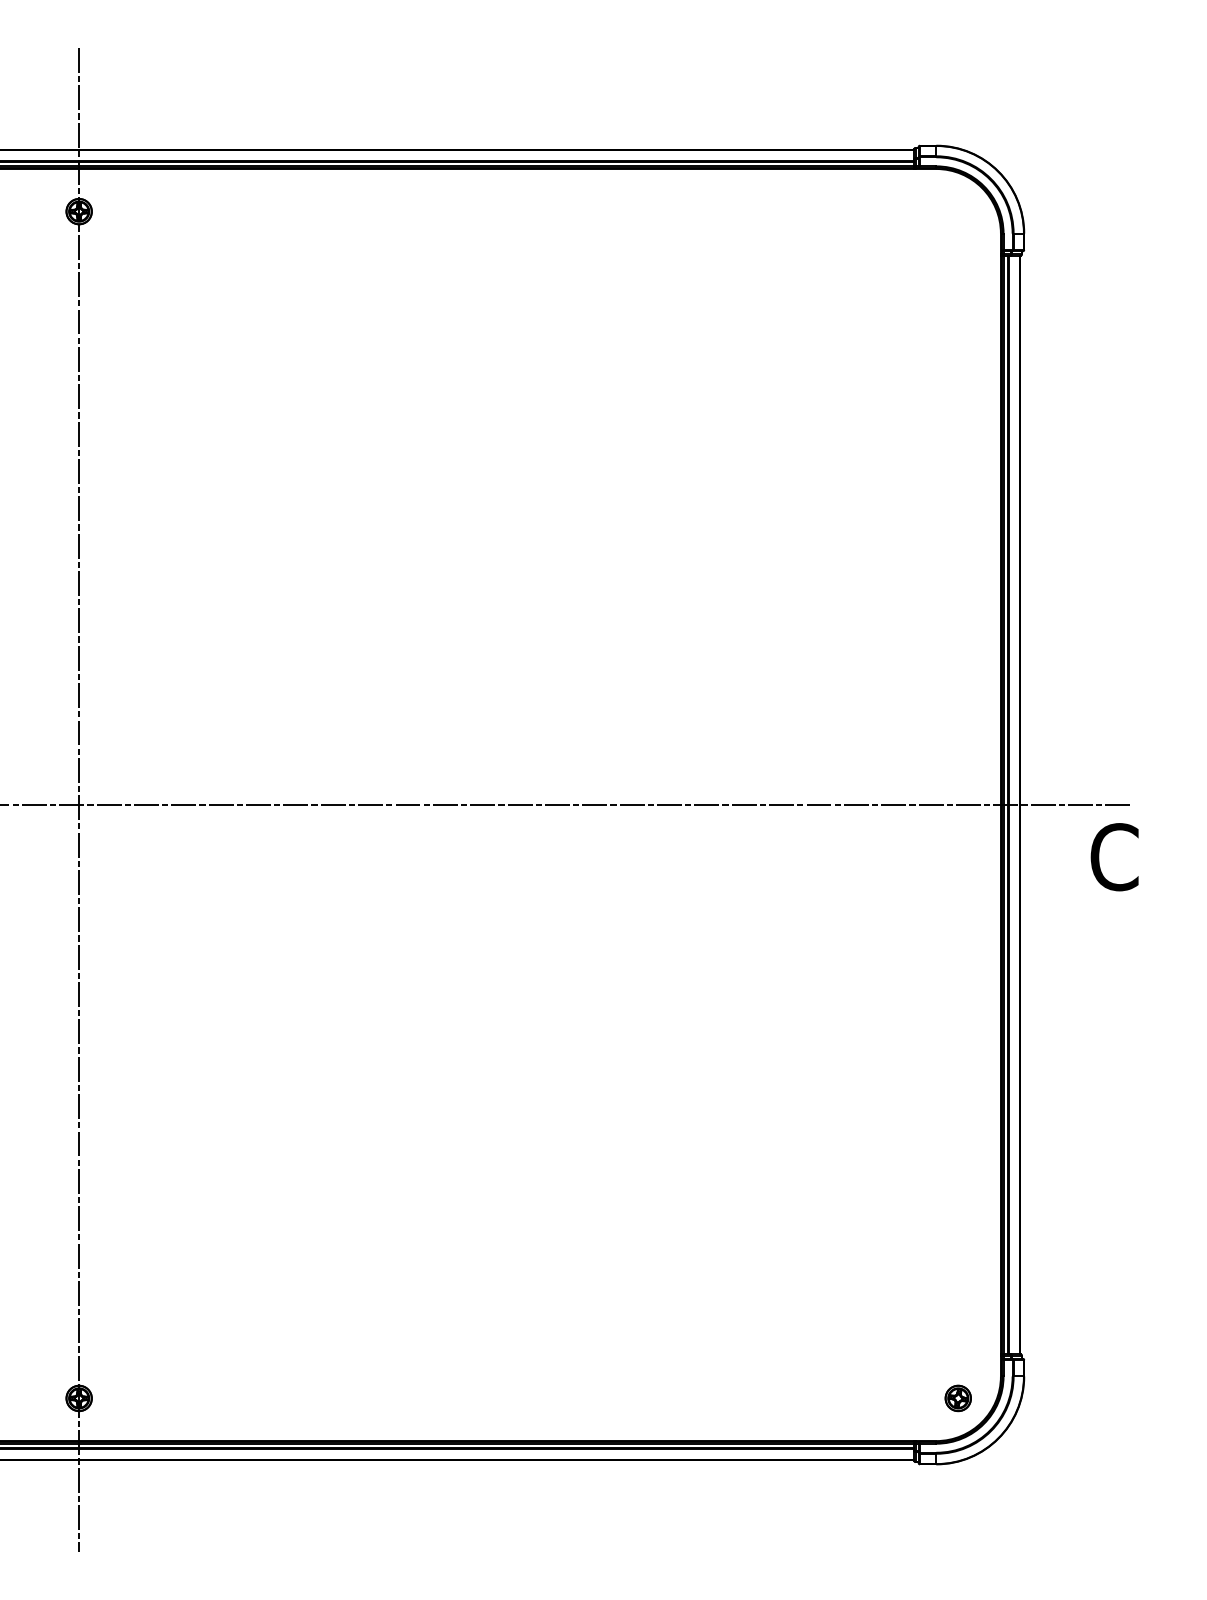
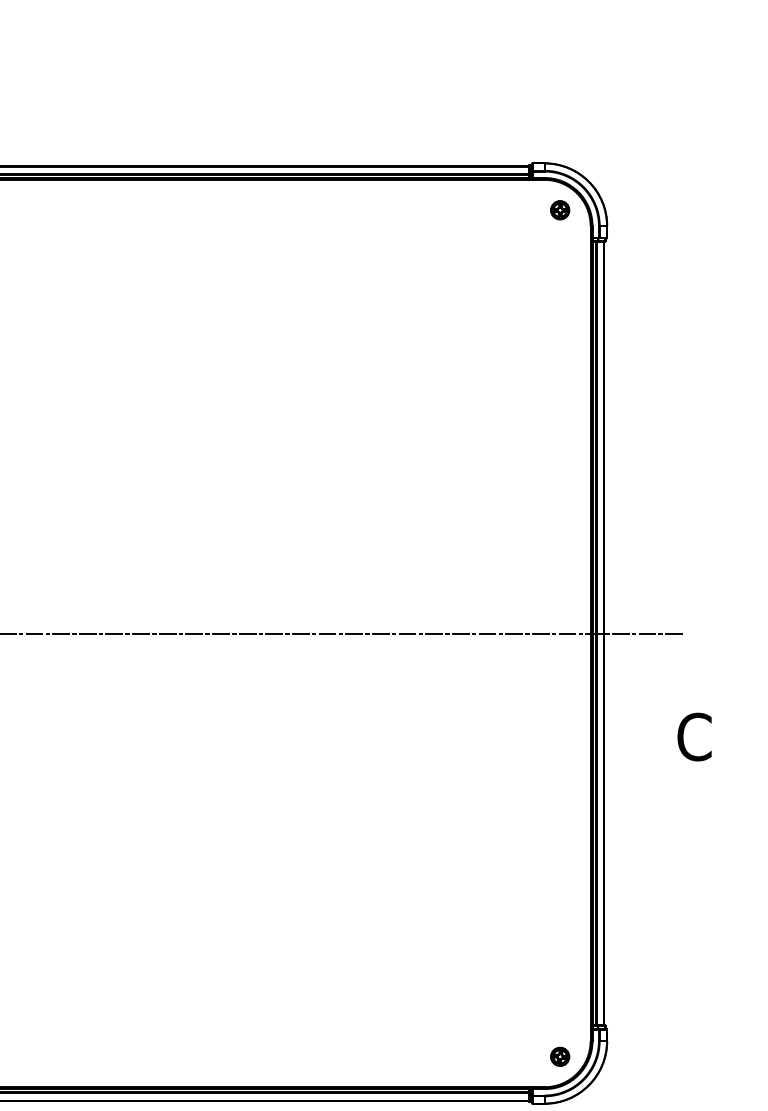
part: (957, 211) -> (559, 210), added
text: (1114, 857) -> (694, 737), moved

